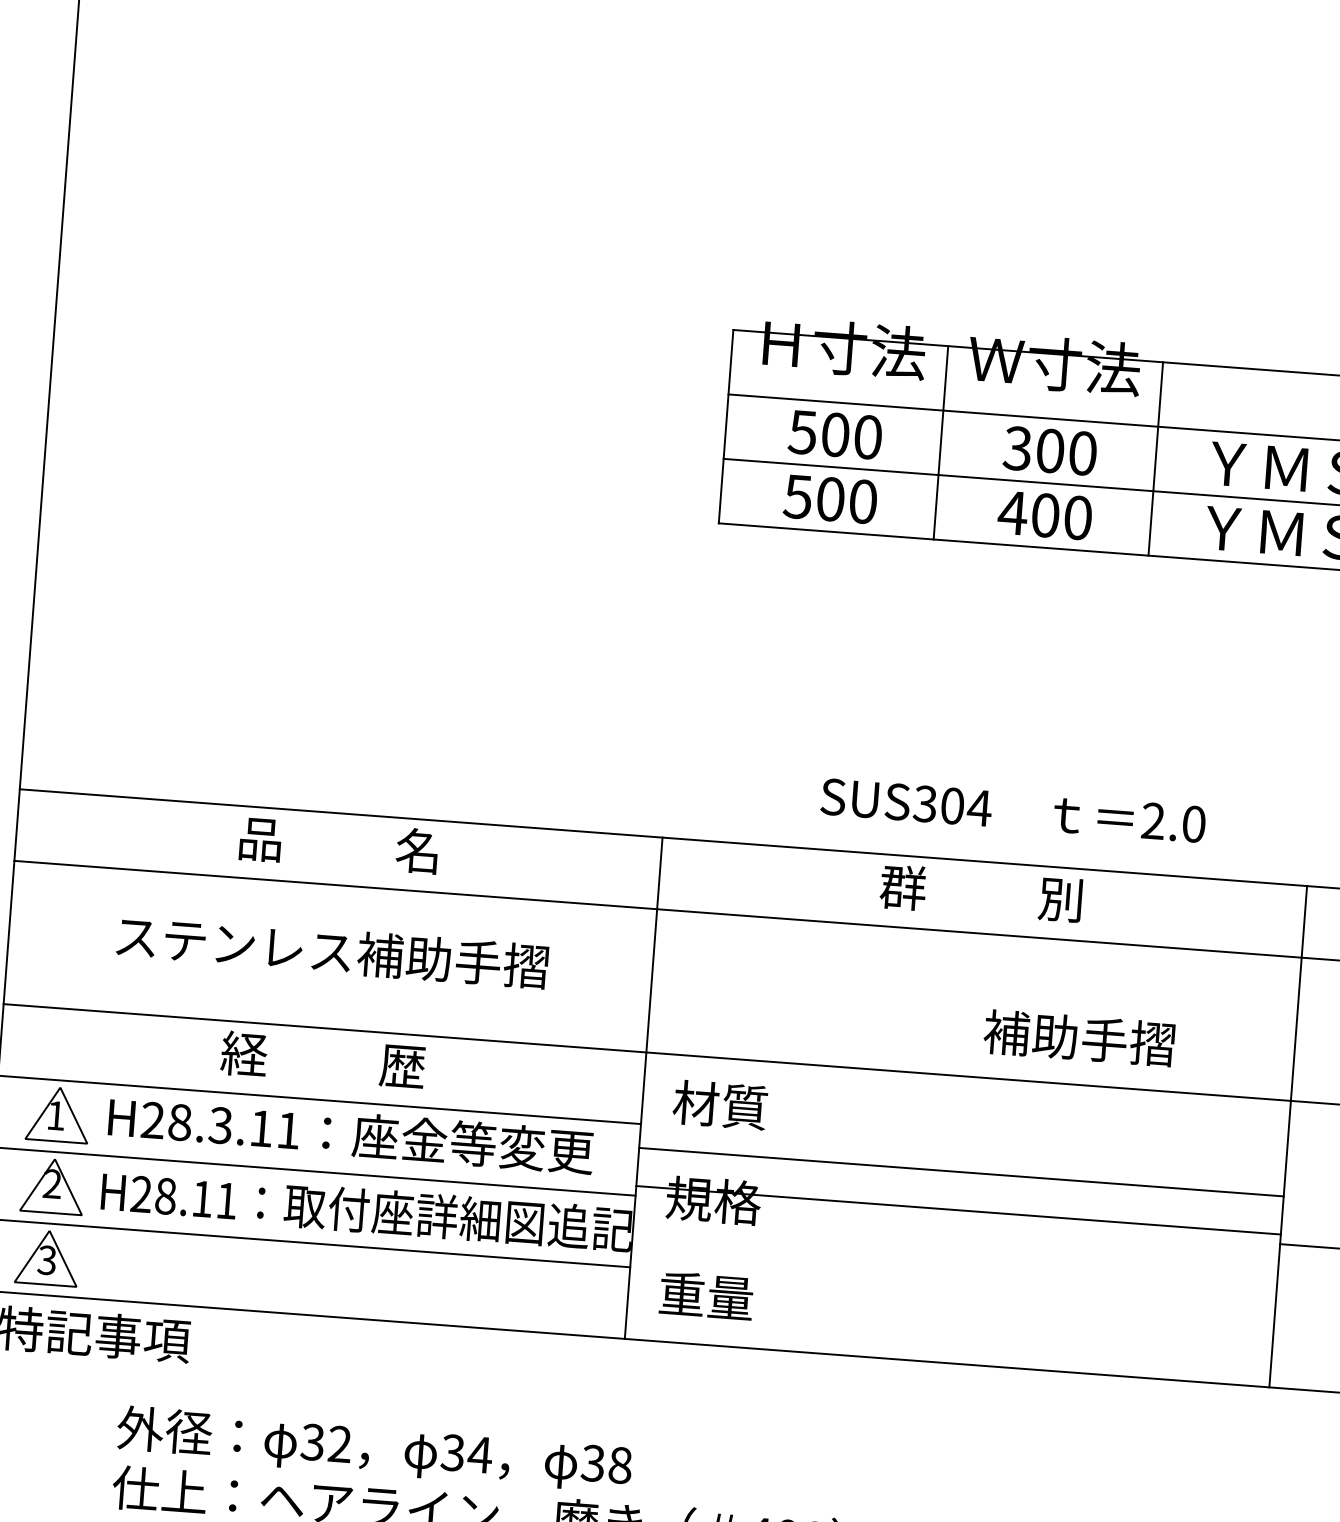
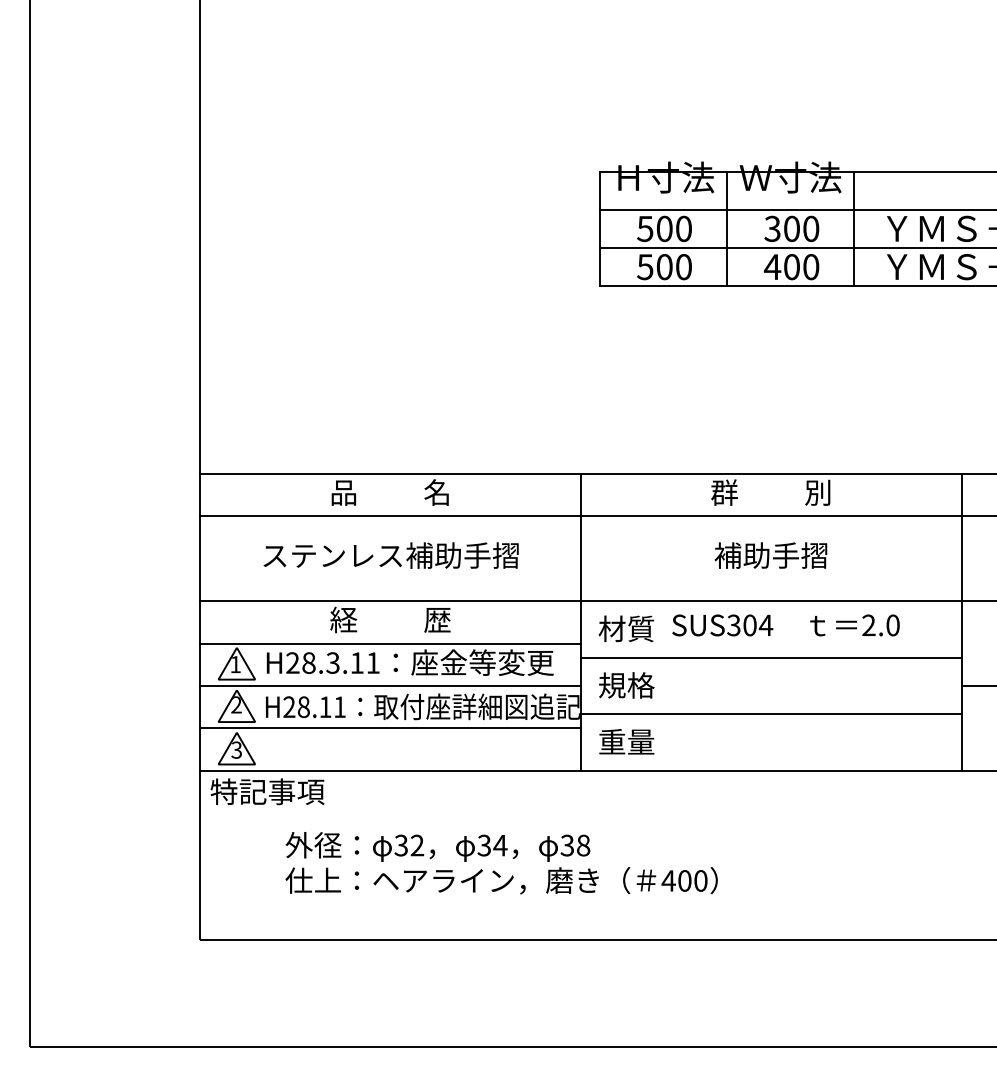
text: (1012, 810) -> (785, 625), moved
text: (1078, 1038) -> (770, 555), moved
line: (958, 1210) -> (771, 714), moved

